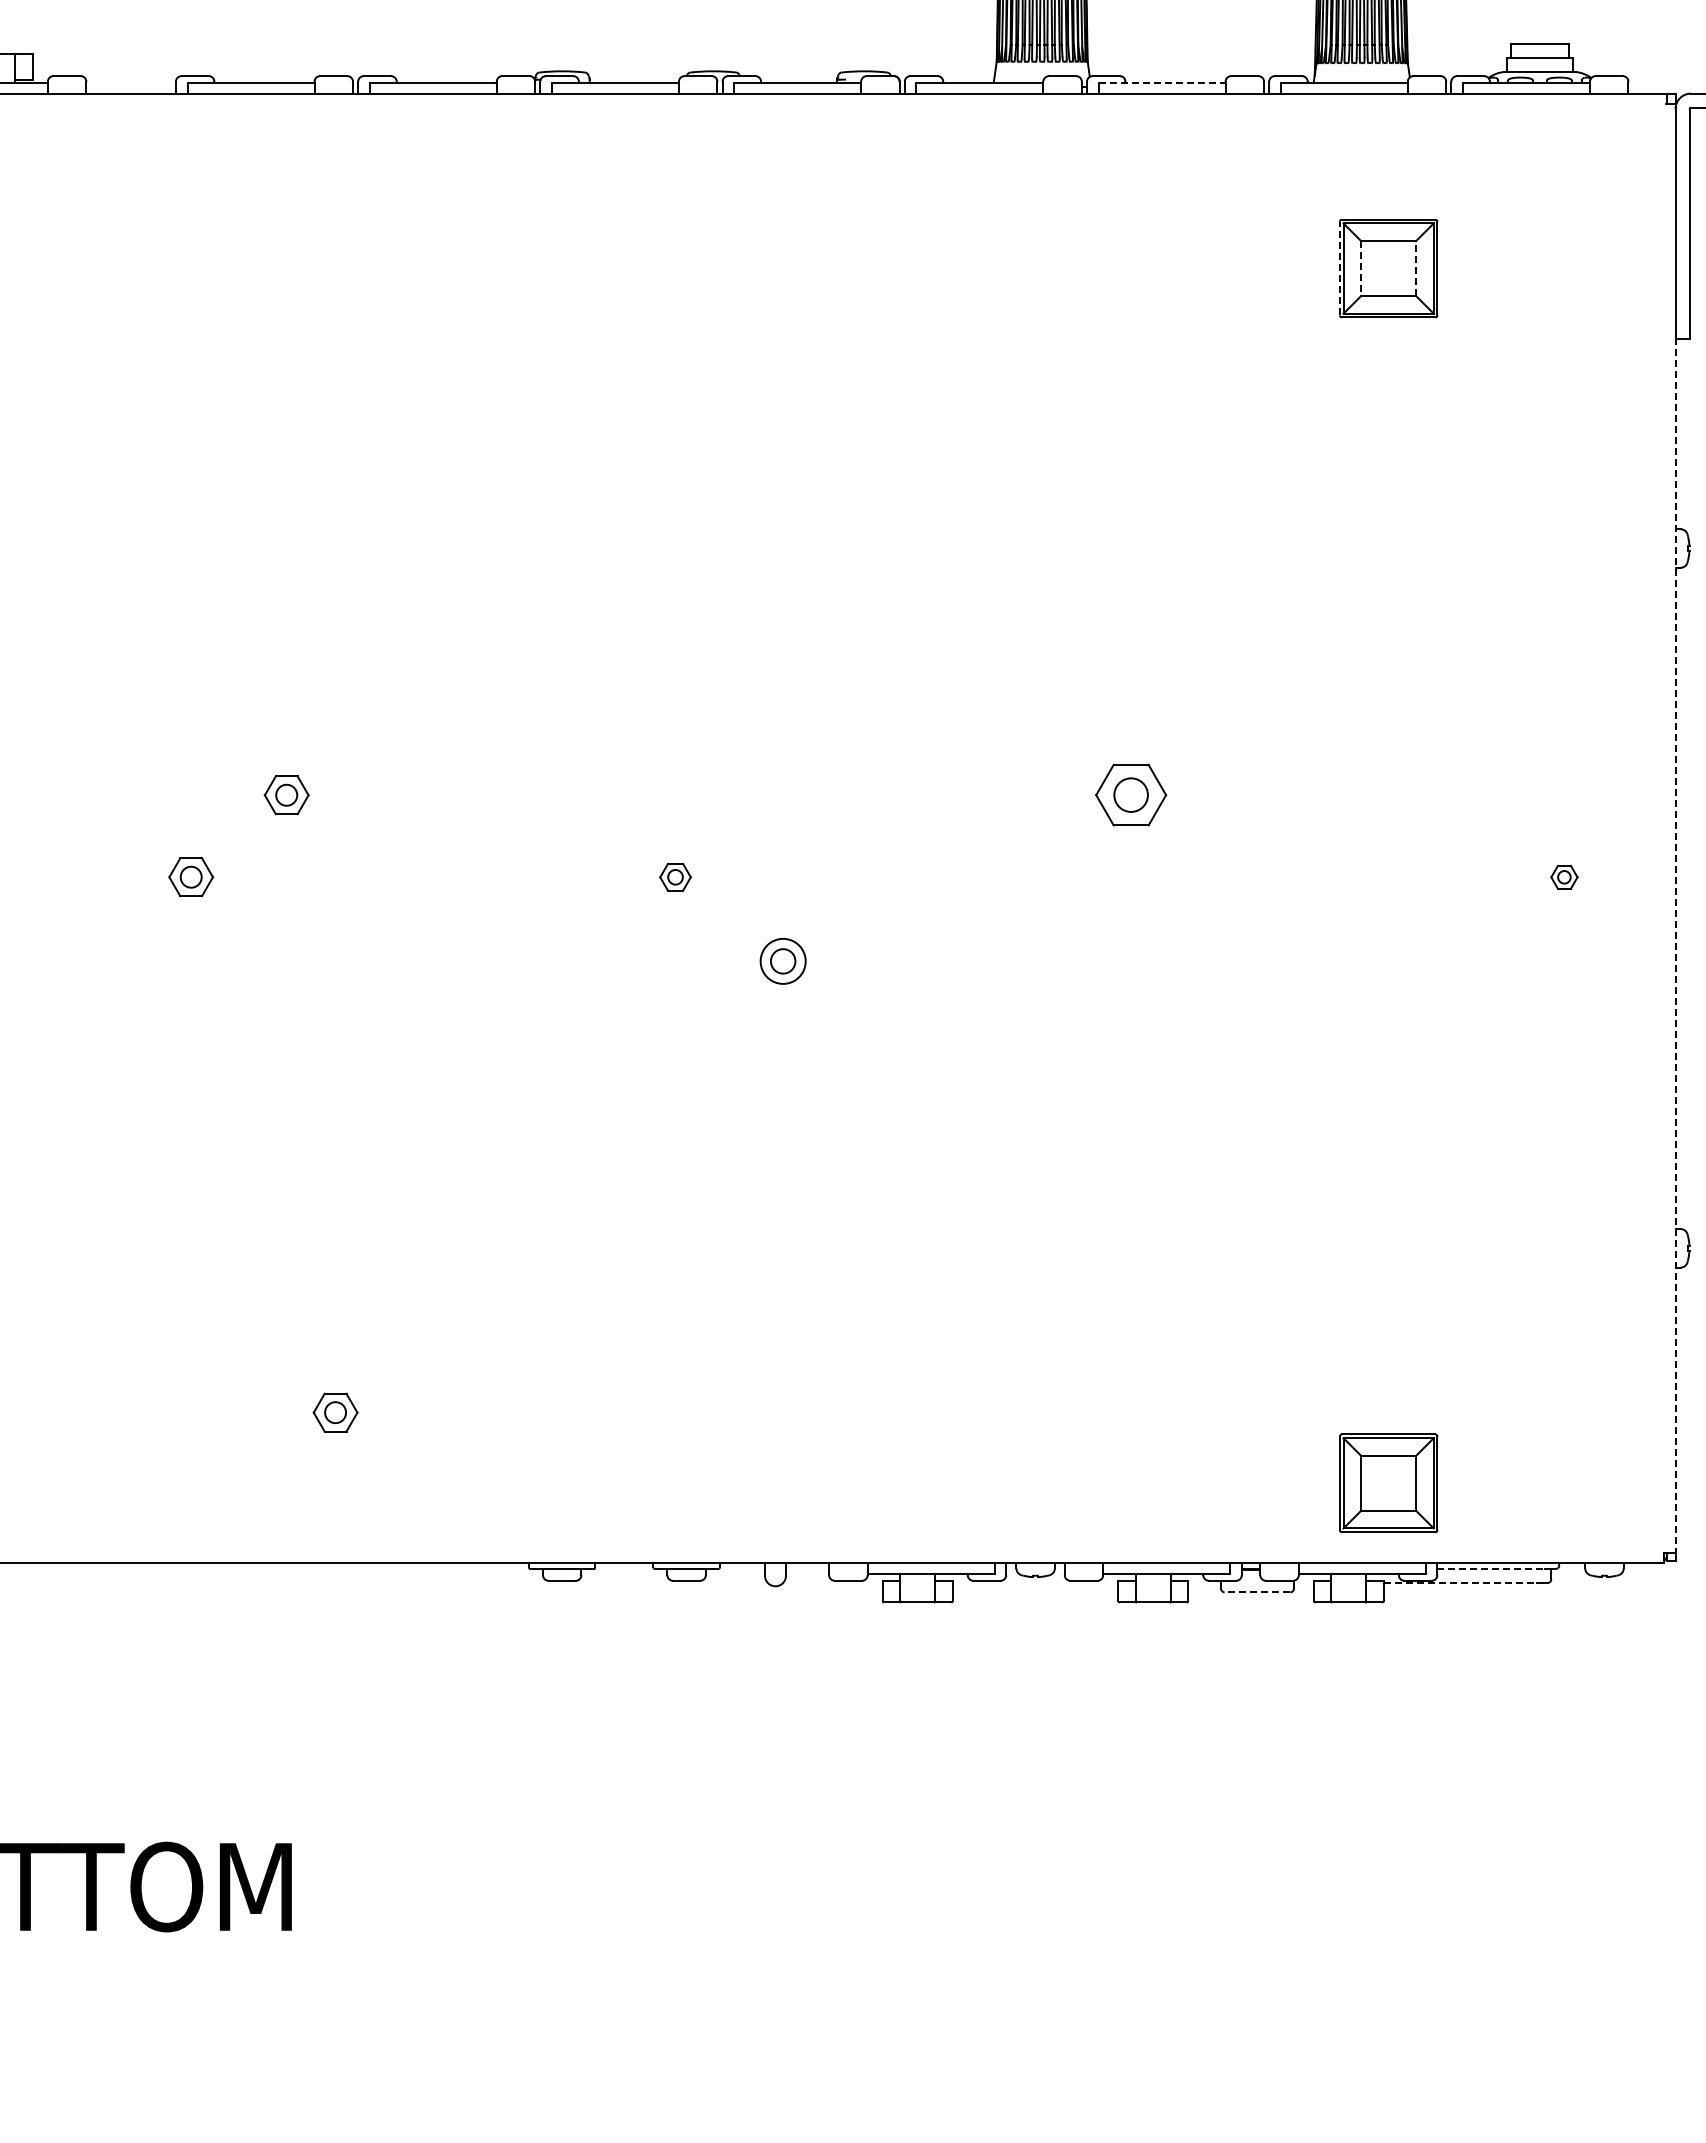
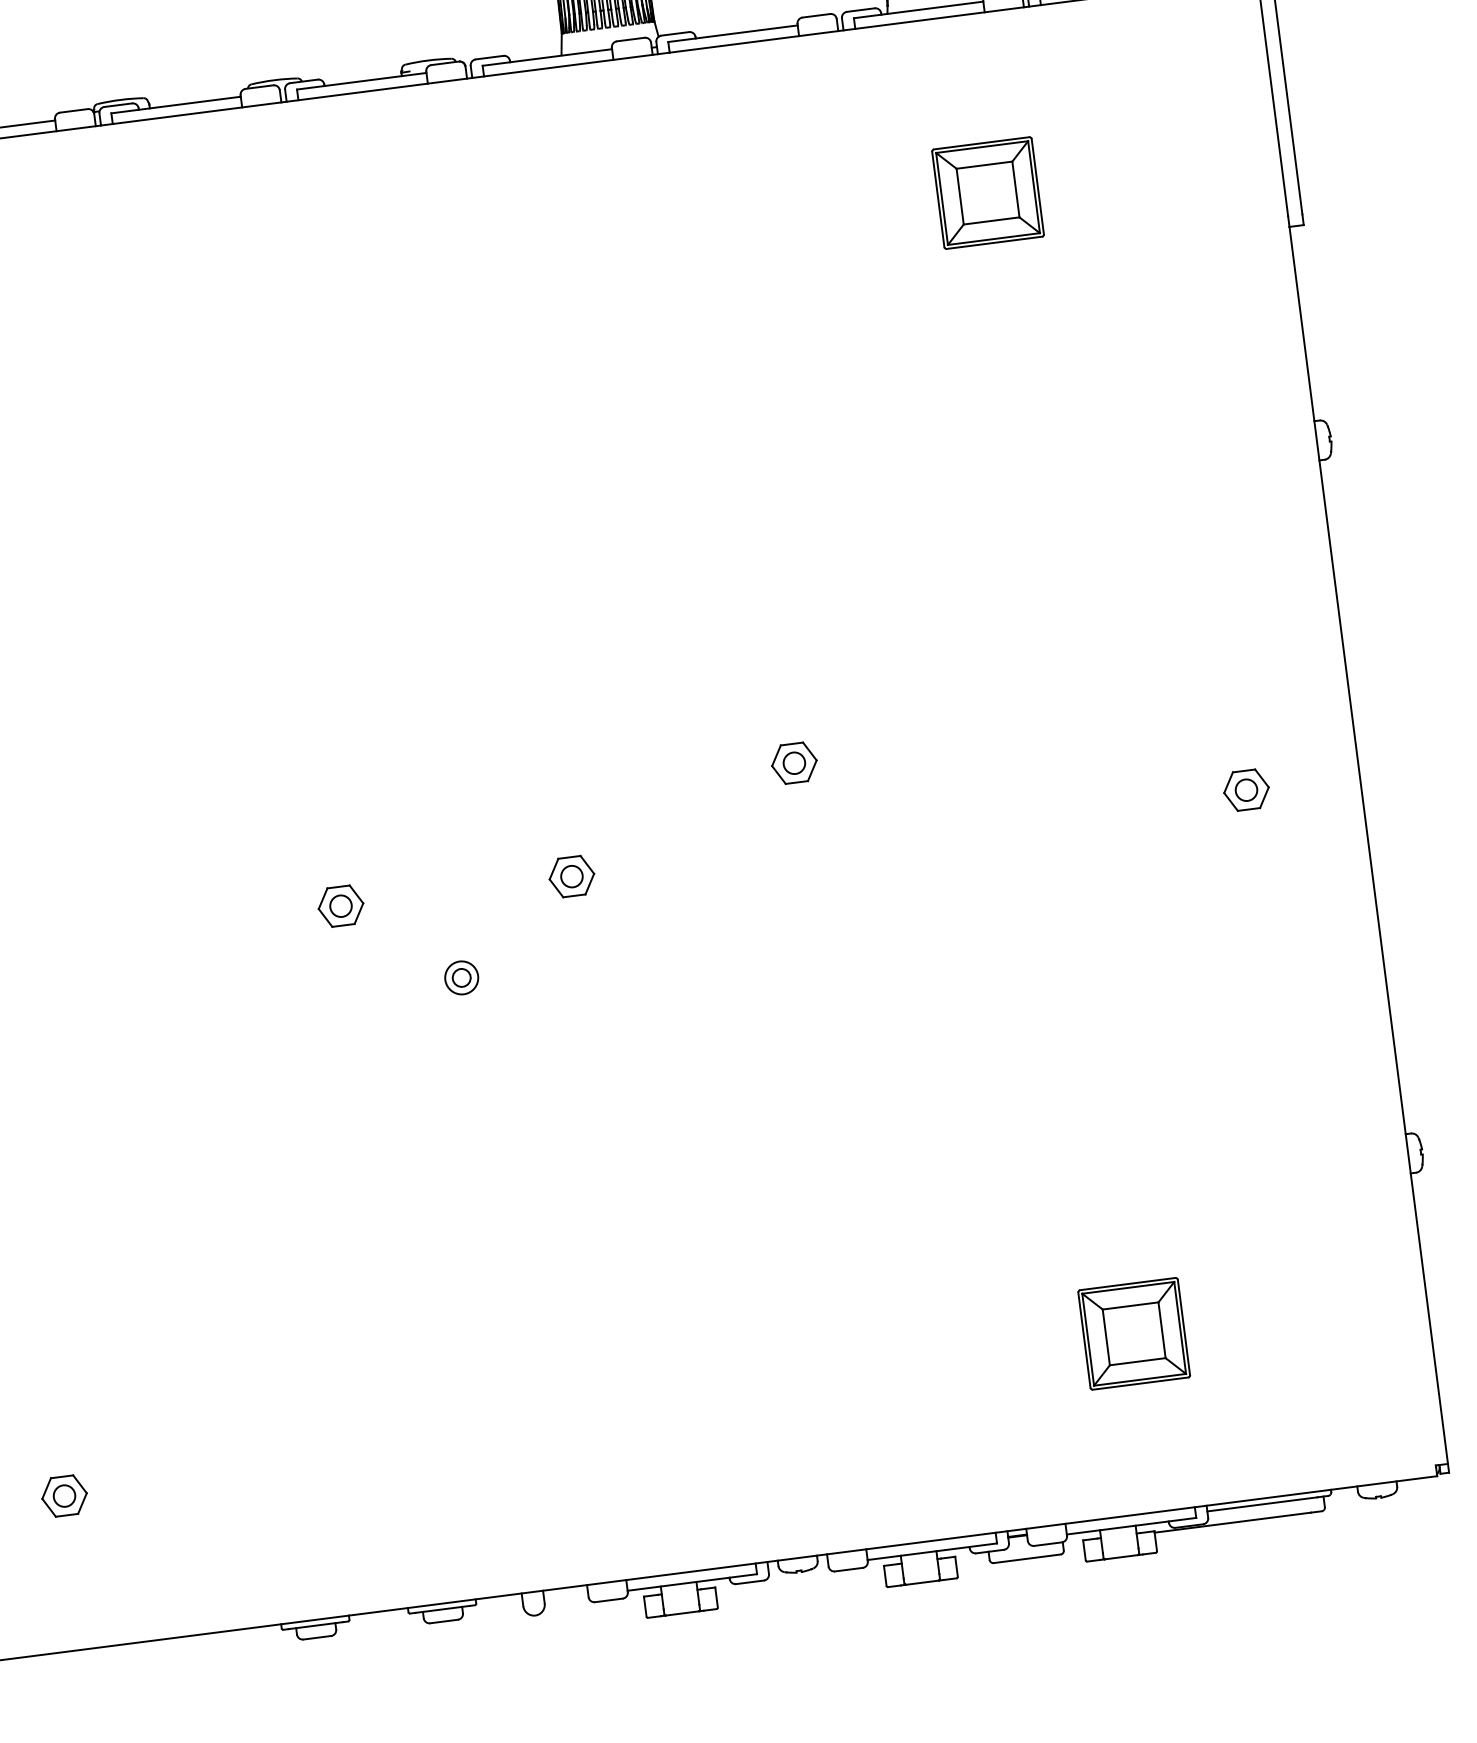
line: (1162, 83) -> (733, 34), dashed -> solid
line: (1339, 268) -> (937, 199), dashed -> solid
line: (1416, 268) -> (1016, 189), dashed -> solid
line: (1361, 269) -> (960, 197), dashed -> solid
part: (1130, 795) -> (793, 763), size x0.62
part: (675, 877) -> (340, 906), size x1.43
part: (902, 877) -> (572, 876), added
part: (1564, 877) -> (1246, 790), size x1.67
line: (1675, 946) -> (1368, 846), dashed -> solid
part: (783, 961) -> (461, 977), size x0.71
part: (1388, 1482) -> (1133, 1333), moved
line: (1491, 1568) -> (1262, 1503), dashed -> solid
line: (1460, 1582) -> (1232, 1522), dashed -> solid
line: (1257, 1592) -> (1027, 1558), dashed -> solid

